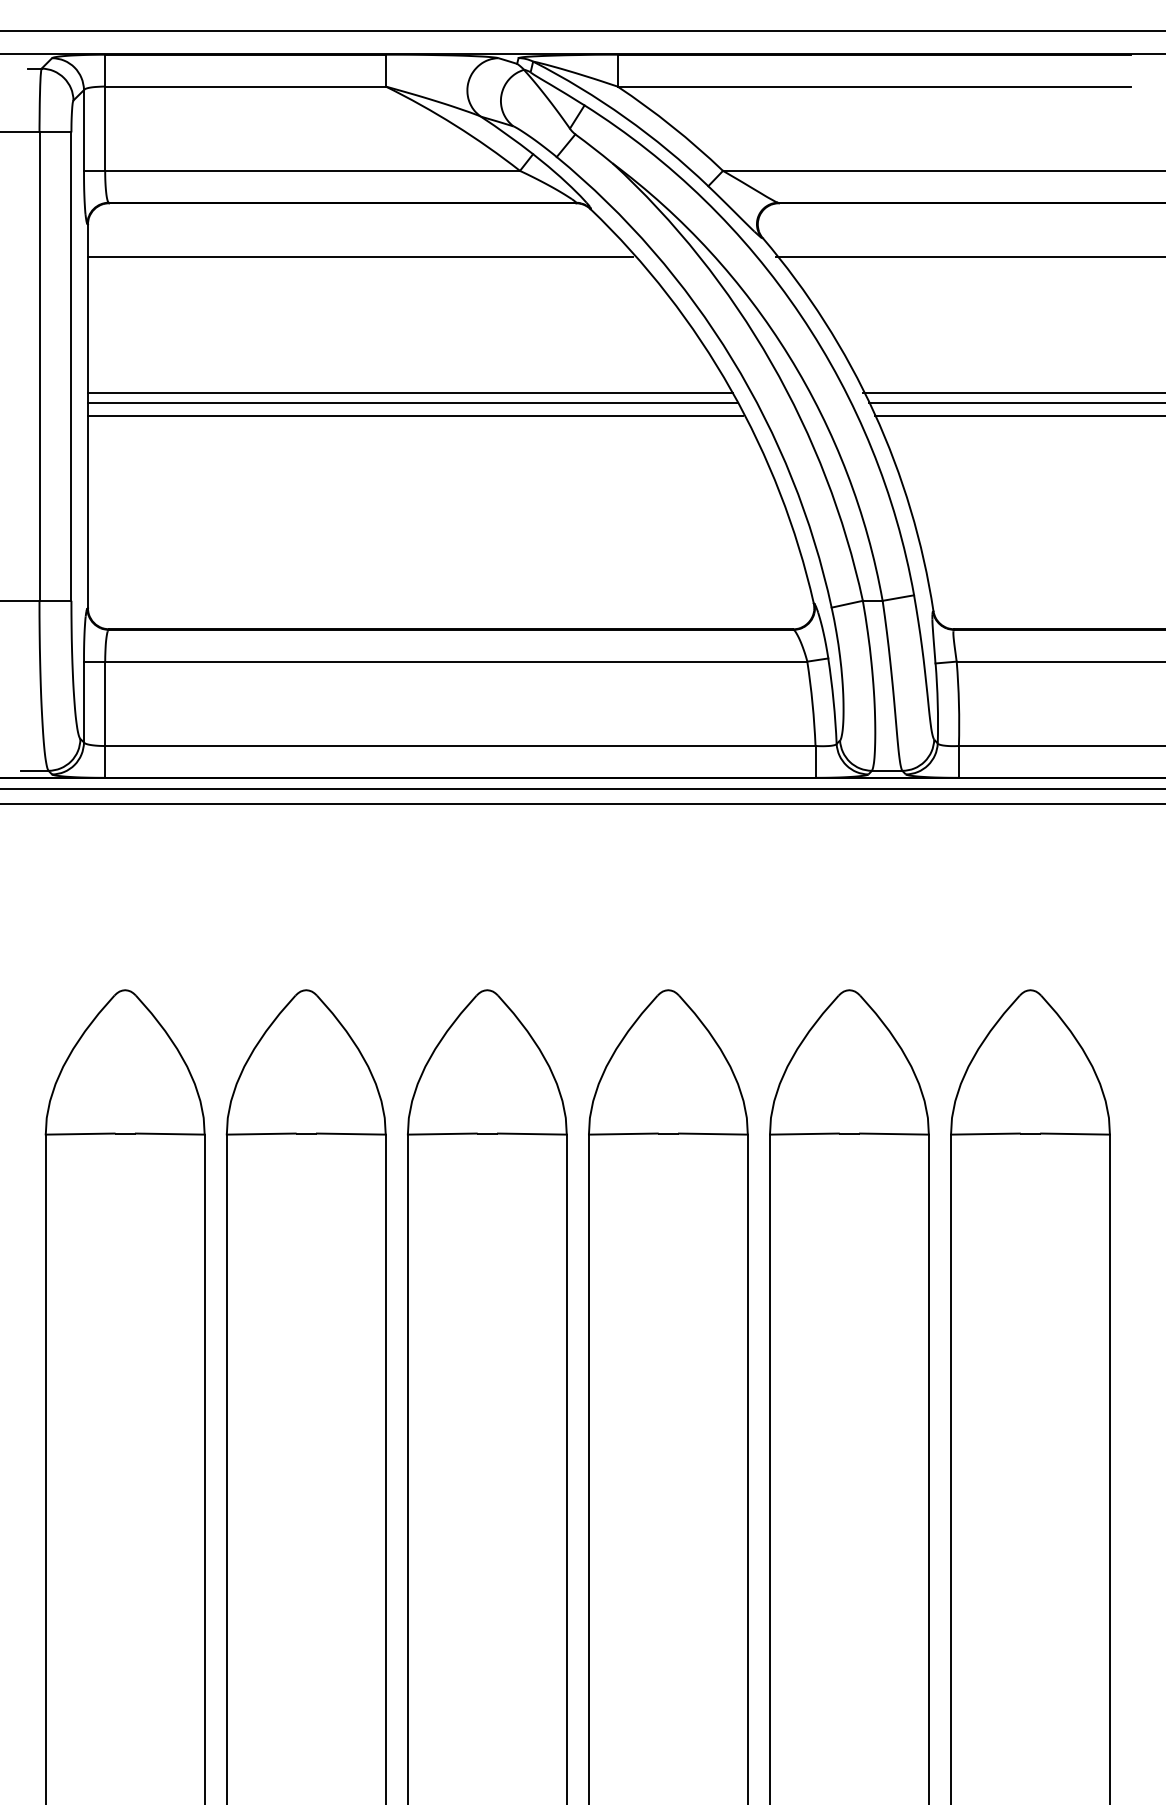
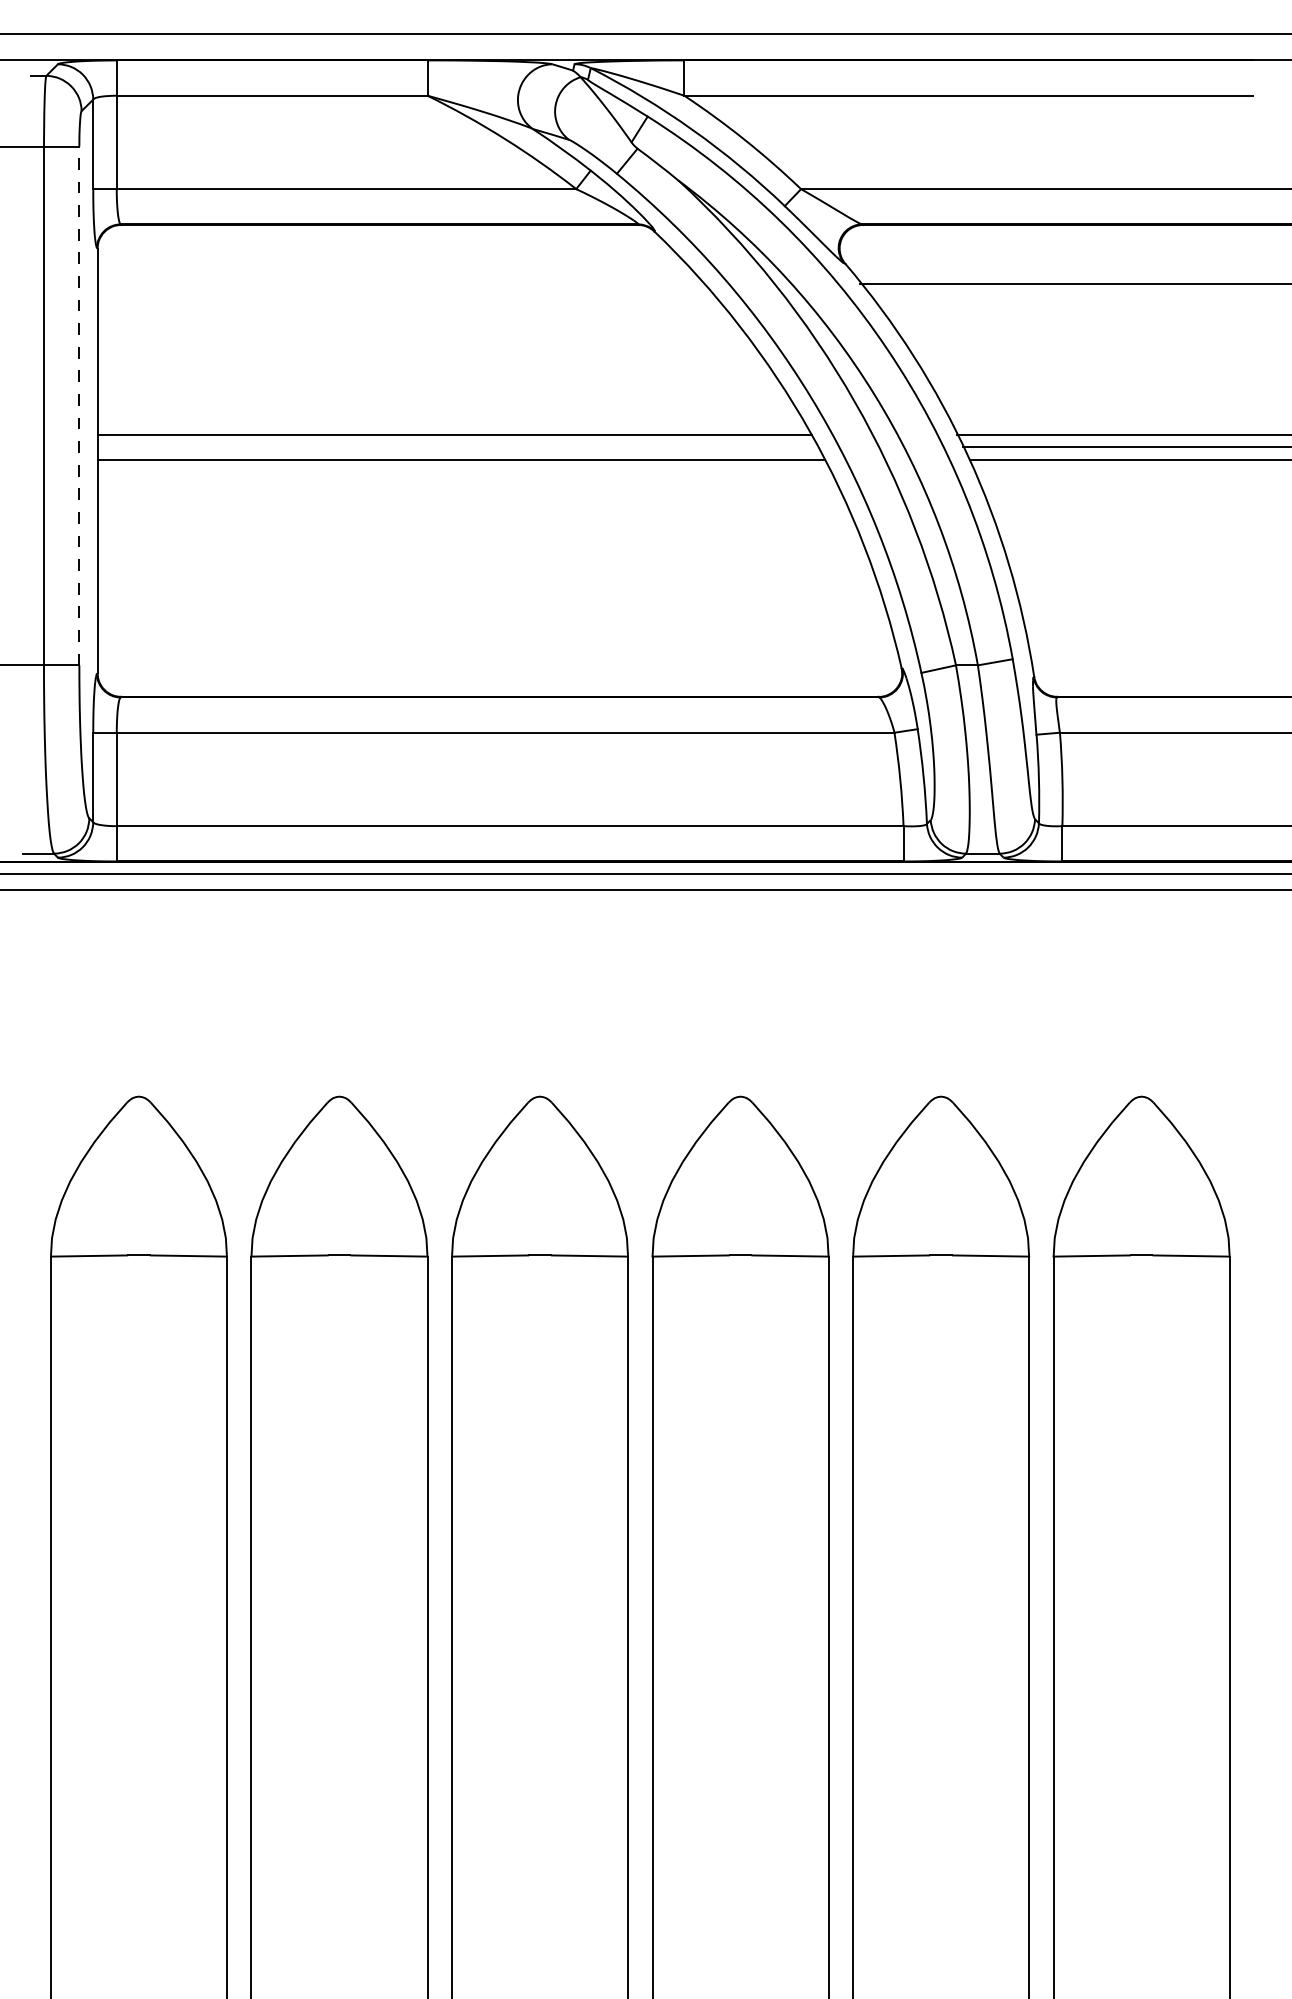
line: (360, 256) -> (399, 283), removed
line: (71, 366) -> (79, 405), solid -> dashed
line: (412, 403) -> (457, 446), removed

